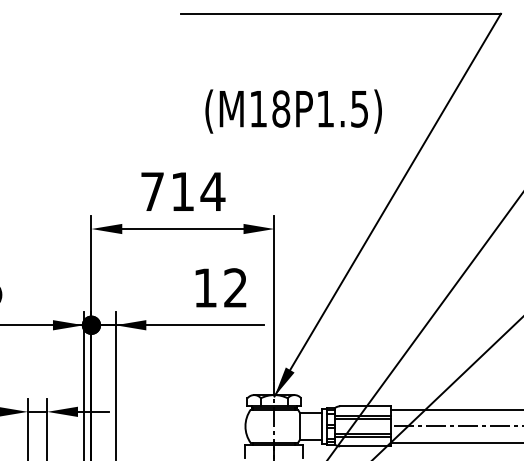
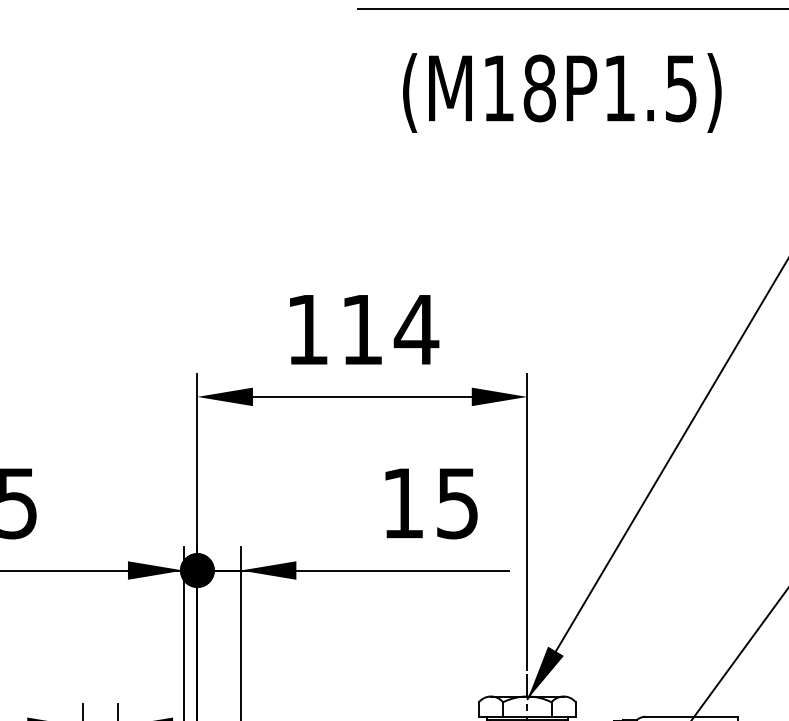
text: (293, 111) -> (561, 92), moved
text: (152, 191) -> (307, 329), 714 -> 114
text: (235, 287) -> (457, 502), 12 -> 15

